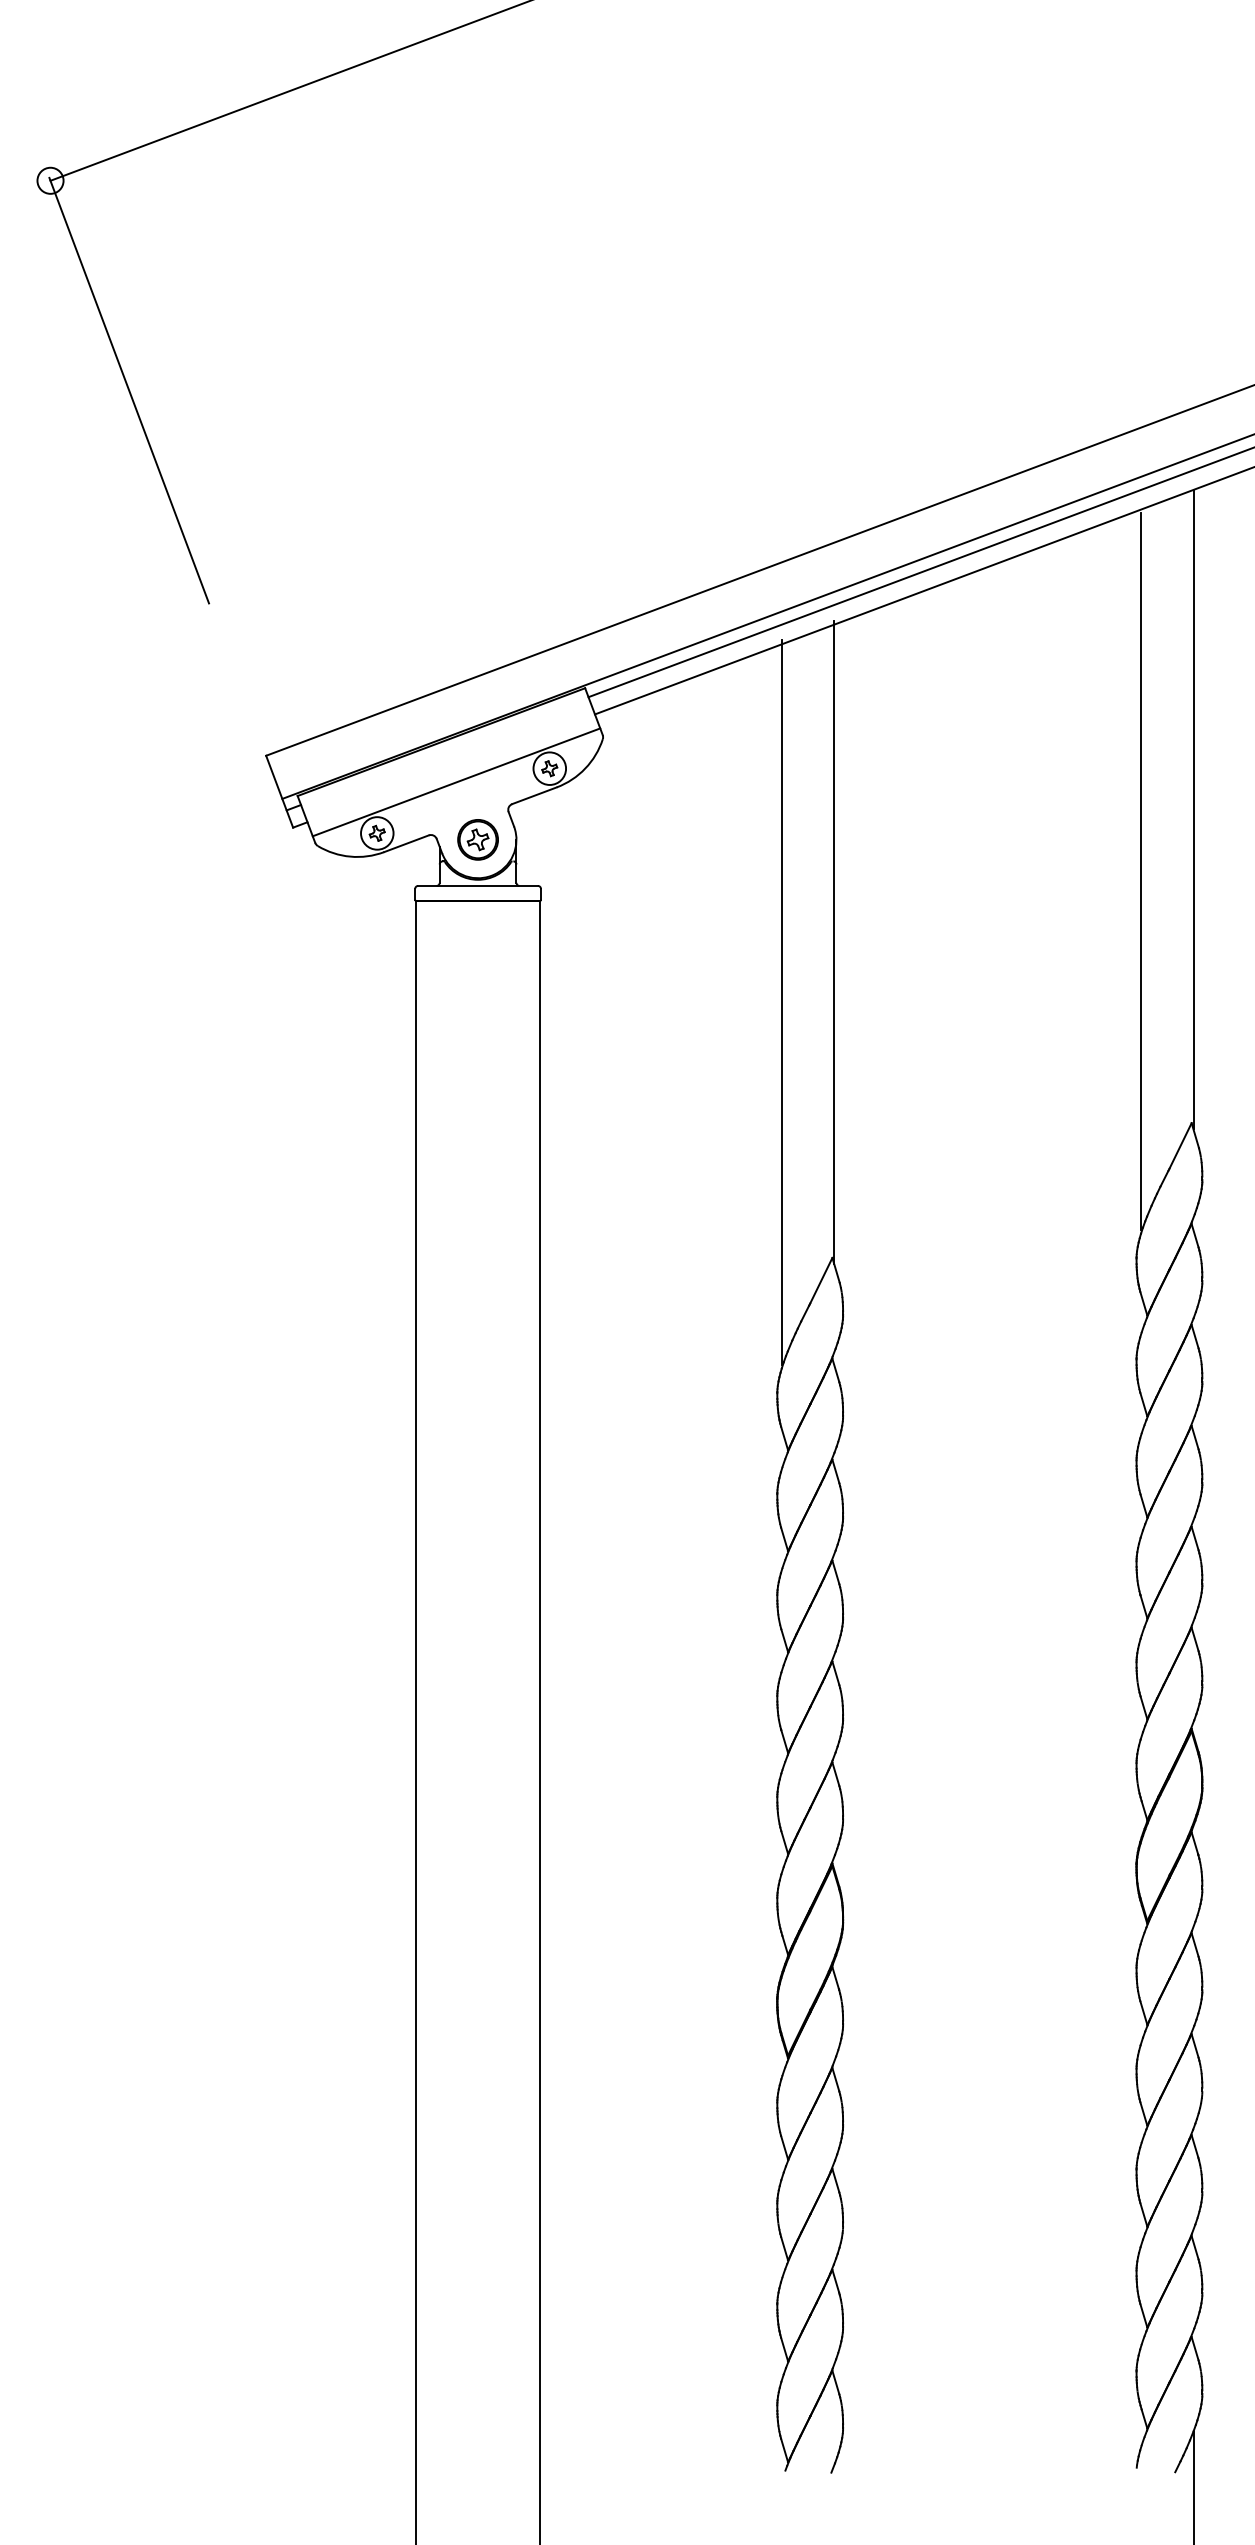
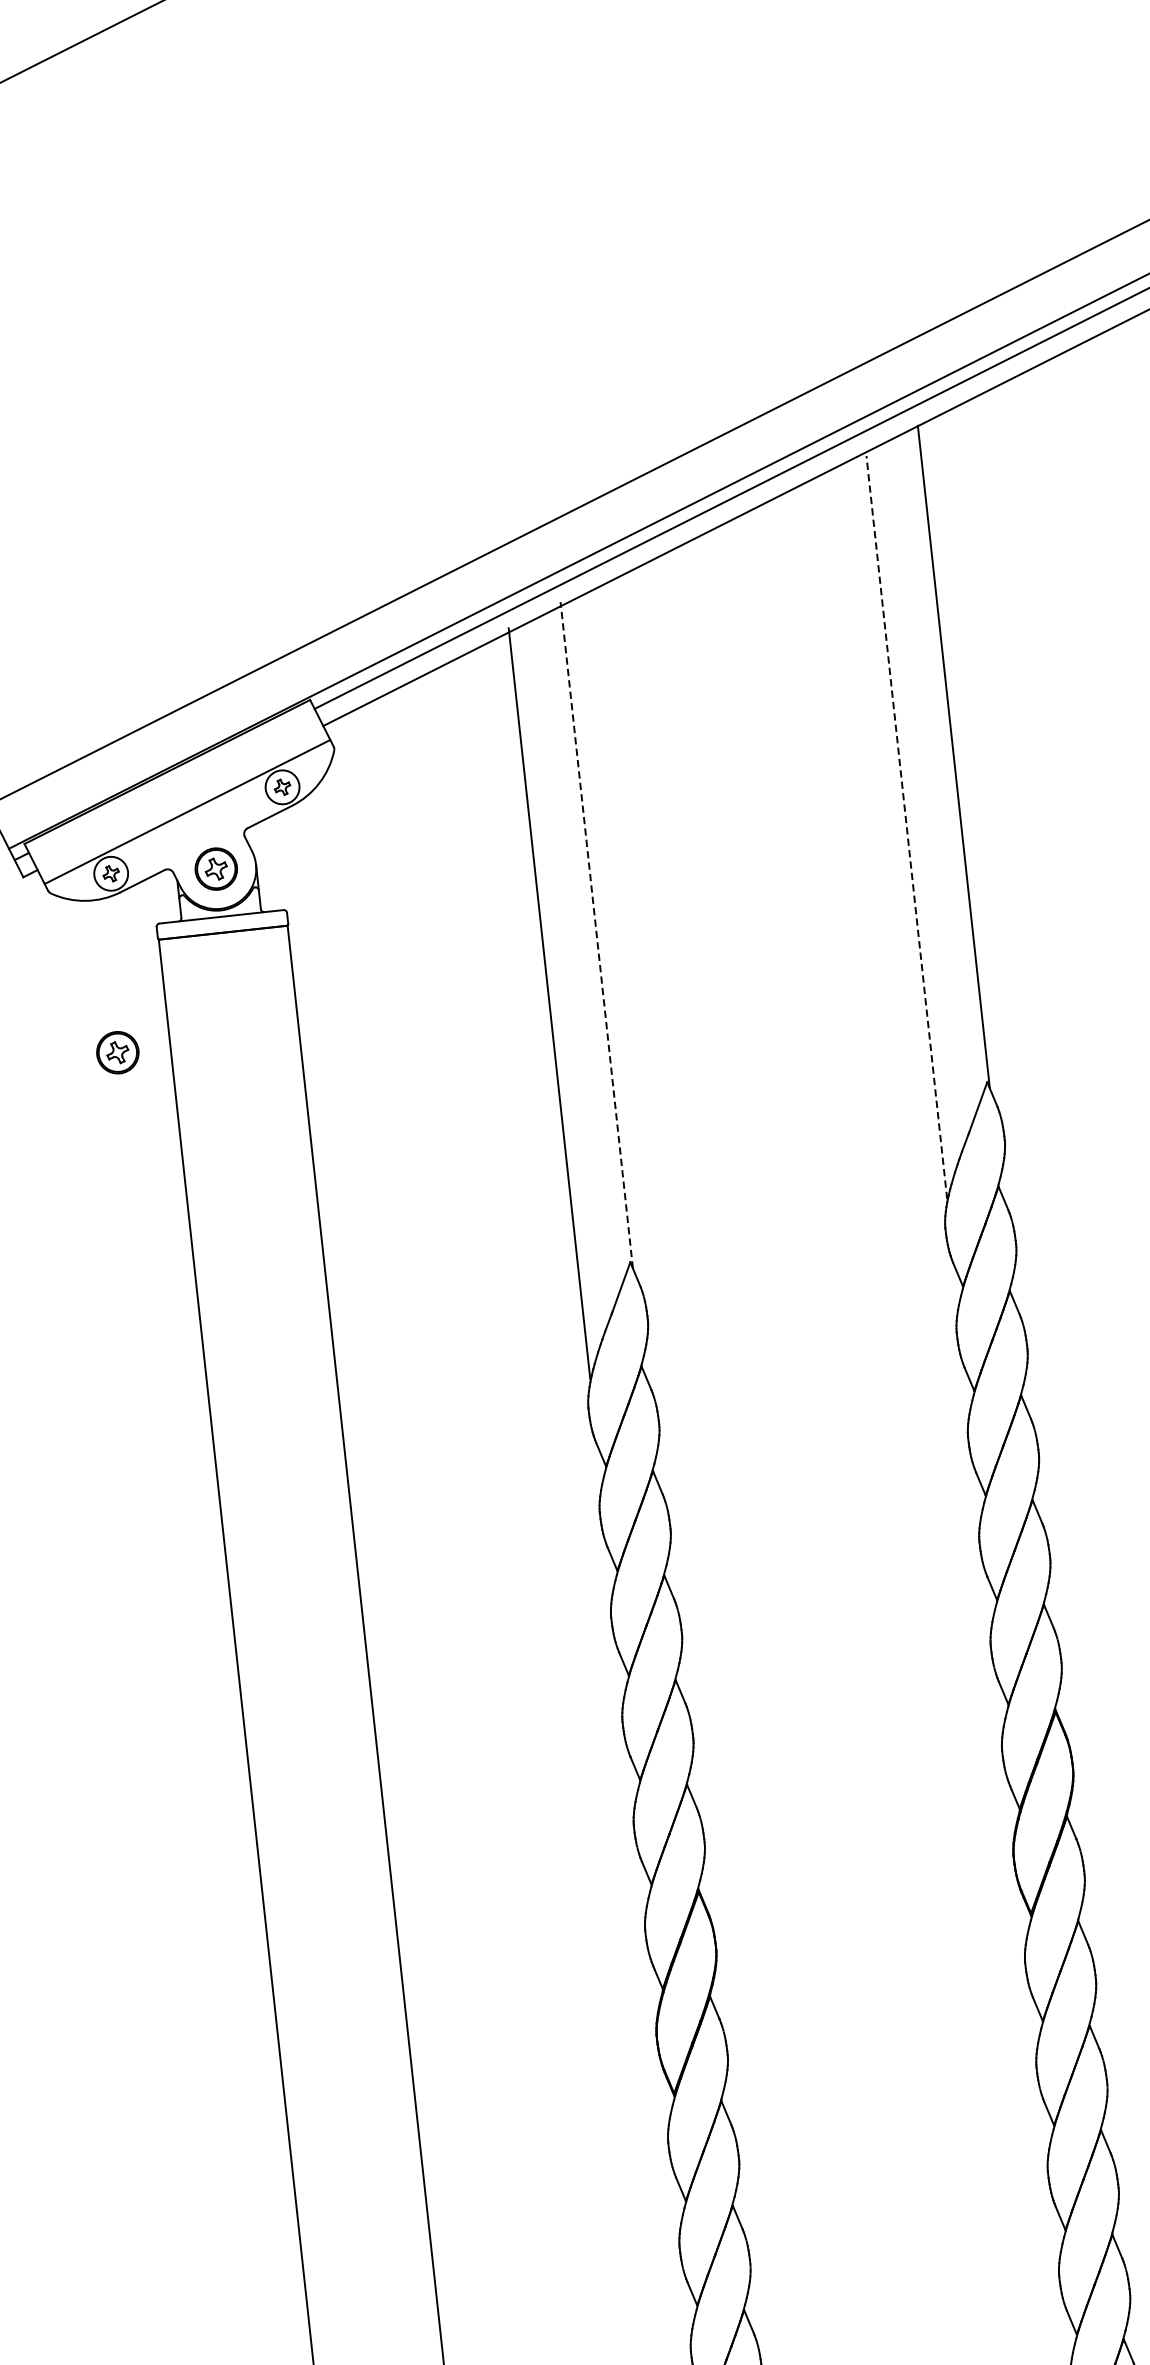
line: (1141, 871) -> (906, 827), solid -> dashed
line: (834, 942) -> (597, 935), solid -> dashed
part: (364, 1004) -> (117, 1052), added

